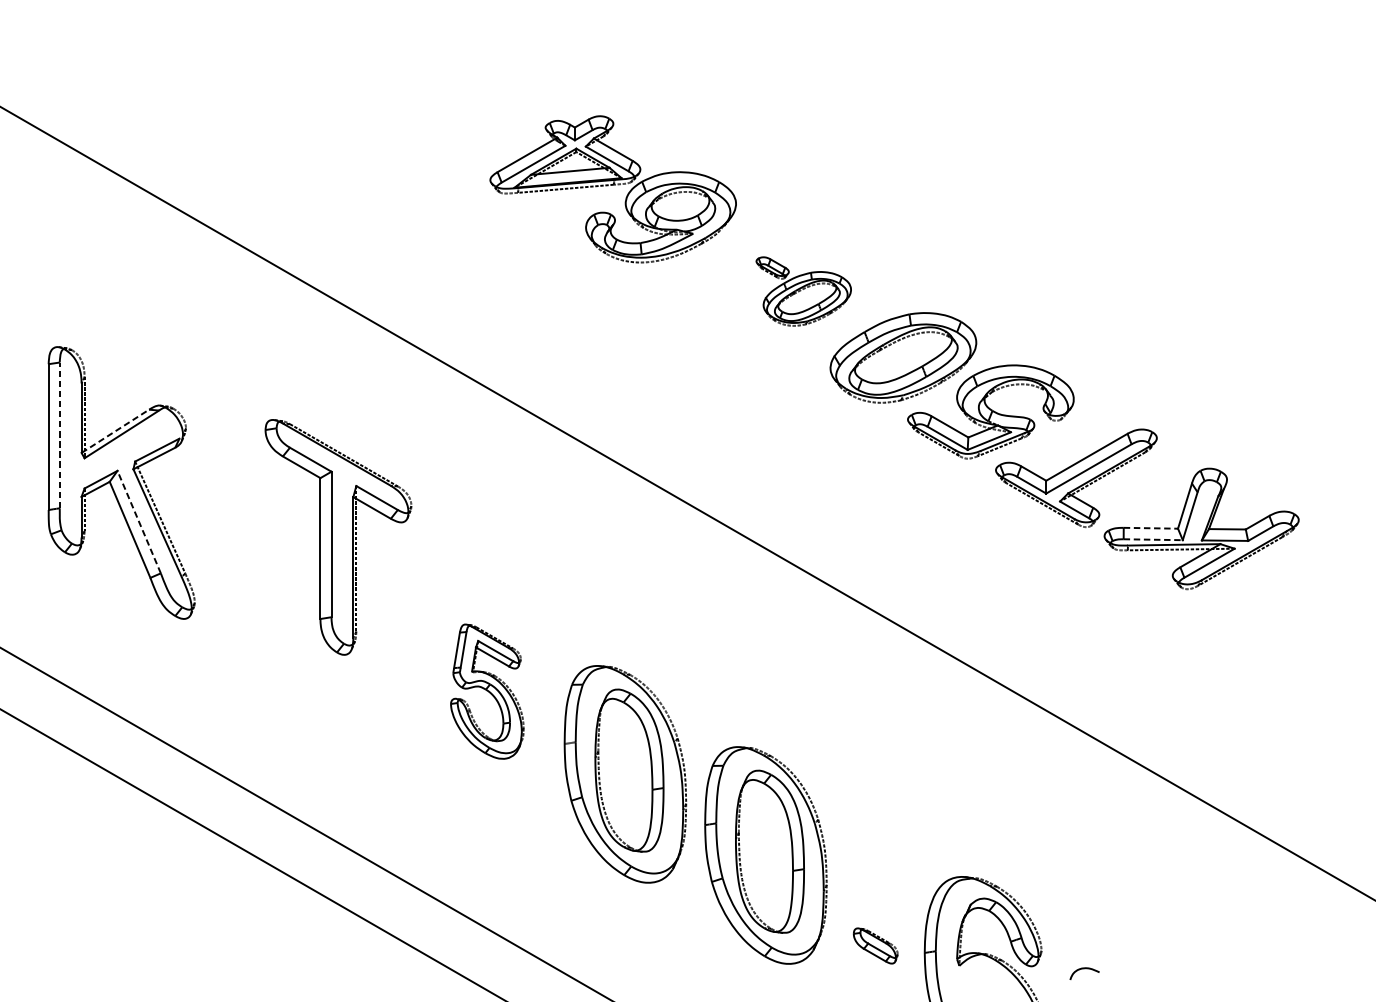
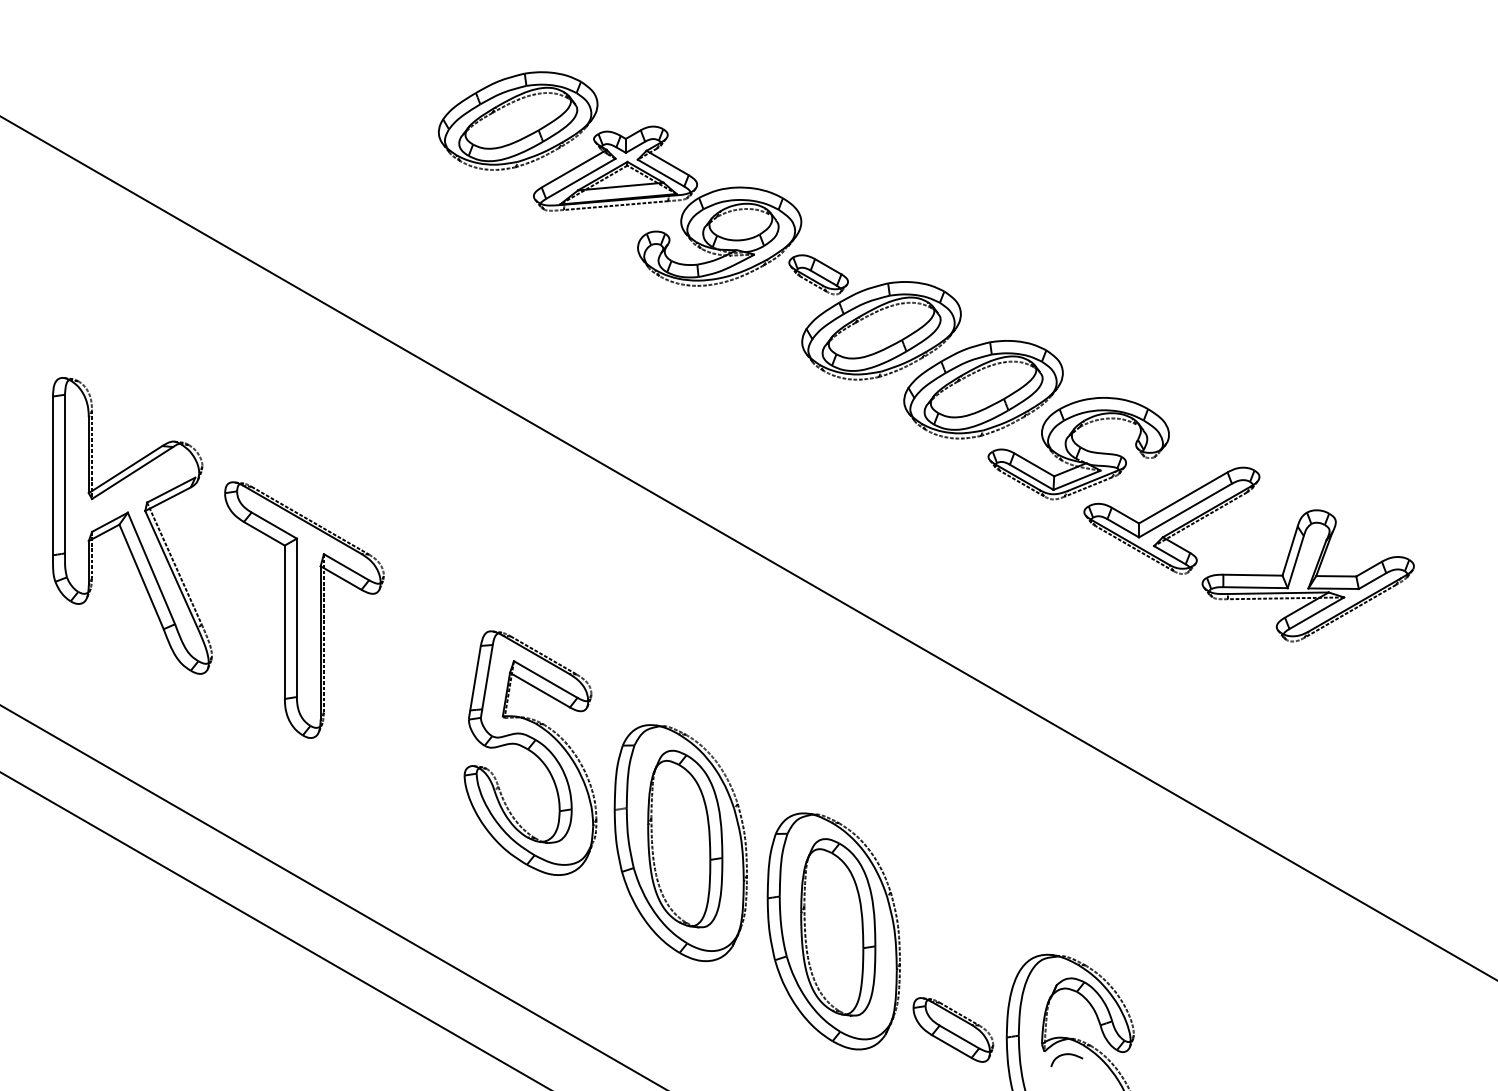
part: (475, 110) -> (517, 120), added
part: (803, 291) -> (874, 317), size x1.67
line: (115, 431) -> (125, 469), dashed -> solid
line: (60, 434) -> (65, 473), dashed -> solid
line: (139, 522) -> (151, 568), dashed -> solid
line: (1150, 528) -> (1252, 575), dashed -> solid
part: (338, 536) -> (304, 609), moved
line: (1154, 539) -> (1256, 587), dashed -> solid
part: (487, 691) -> (530, 752), size x1.67
part: (875, 945) -> (953, 1029), size x1.67
curve: (1084, 969) -> (1066, 1055), moved

